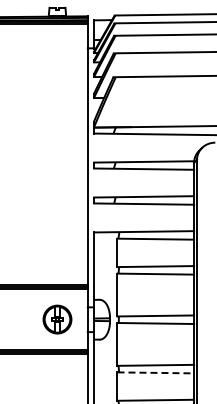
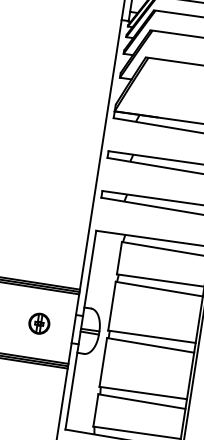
part: (57, 319) -> (39, 323), size x0.62
line: (156, 372) -> (142, 401), dashed -> solid

